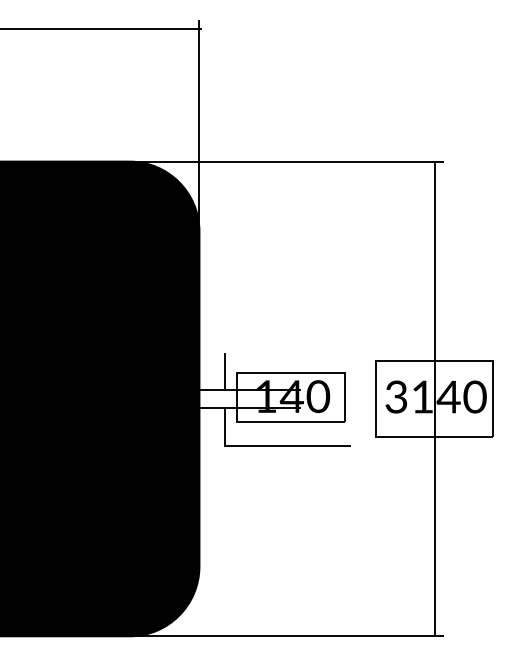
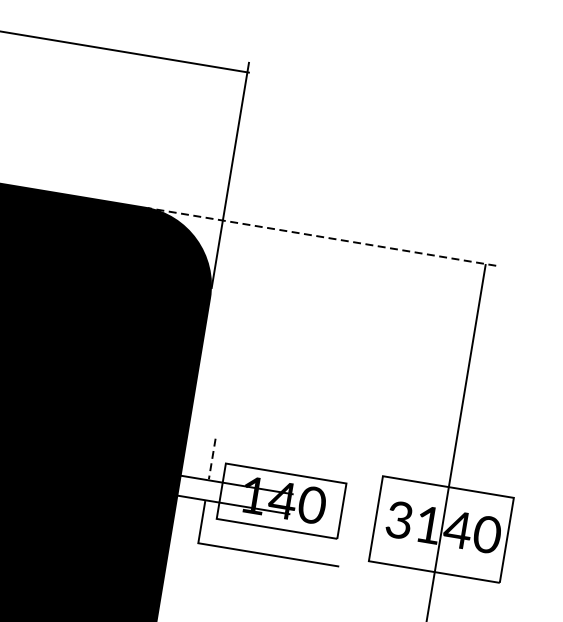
line: (288, 161) -> (322, 236), solid -> dashed
line: (224, 371) -> (212, 459), solid -> dashed

